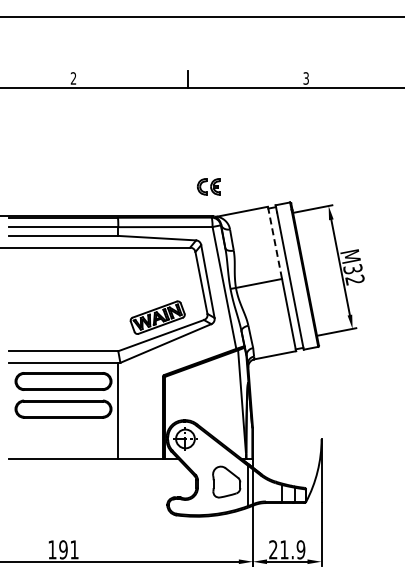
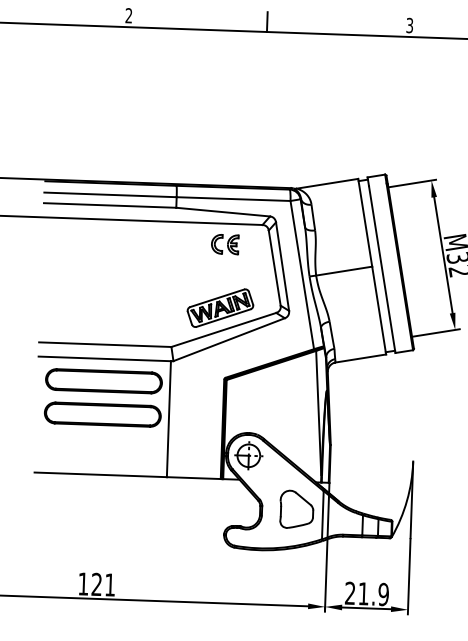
part: (208, 186) -> (224, 244), moved
line: (275, 242) -> (365, 222), dashed -> solid
text: (63, 549) -> (96, 584), 191 -> 121

